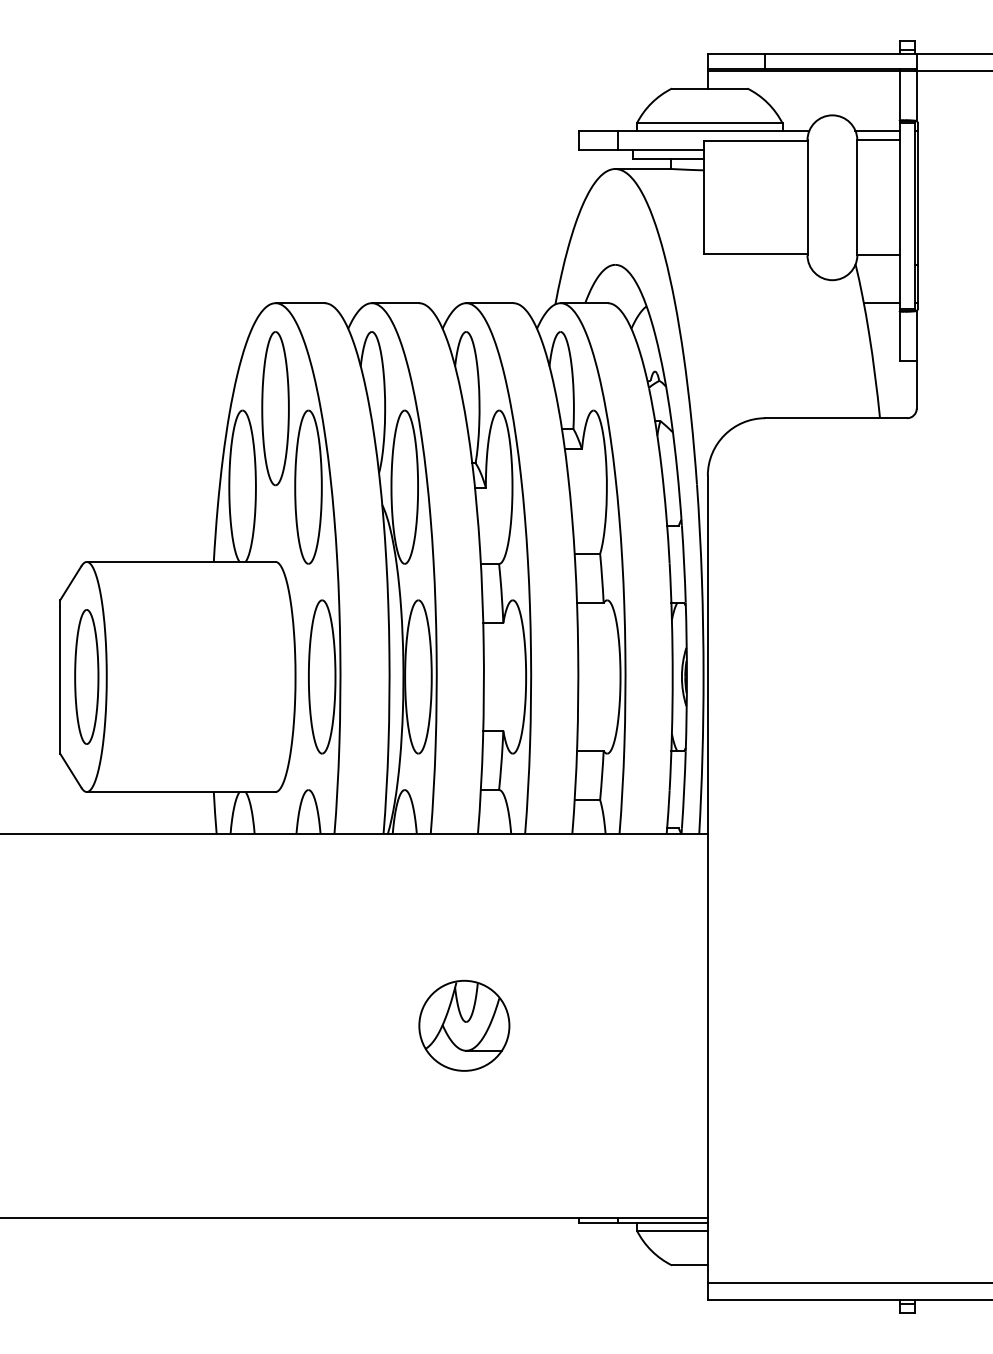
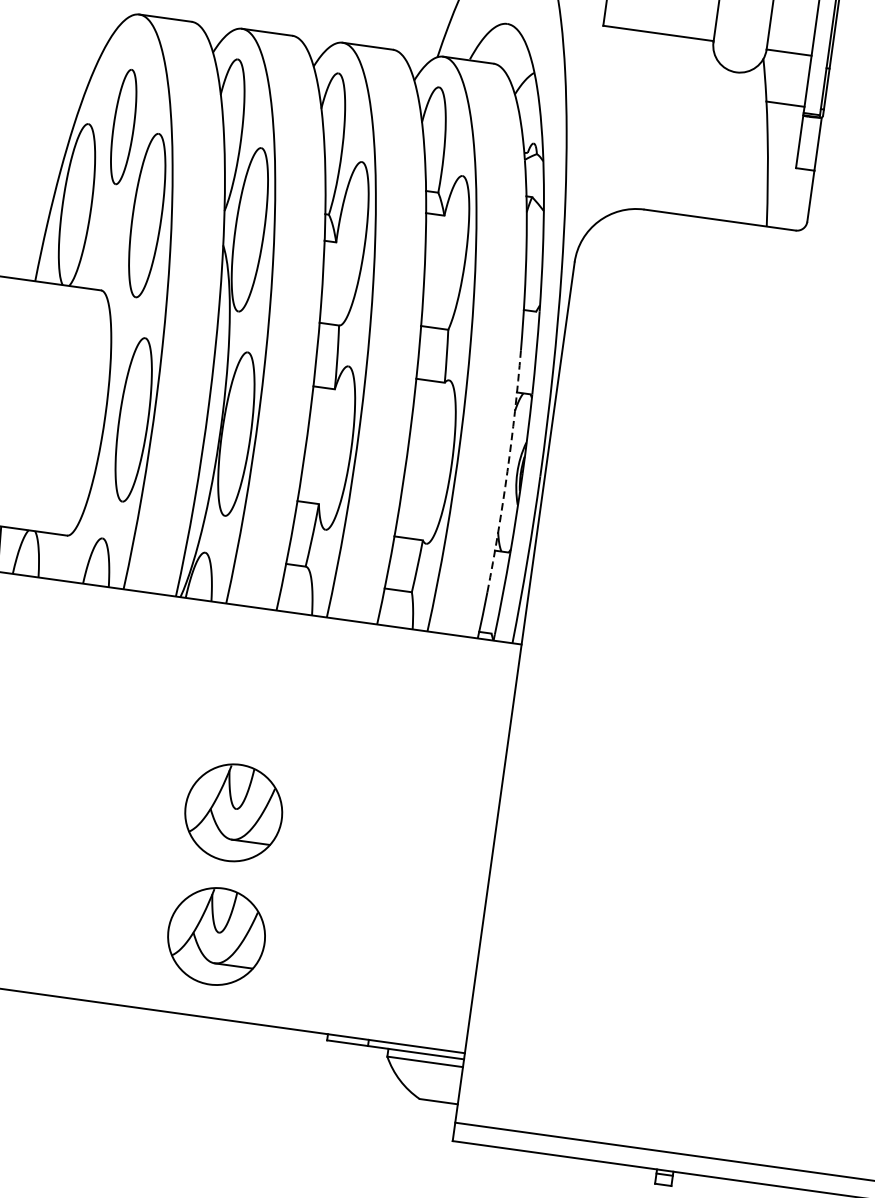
part: (275, 408) -> (123, 126), size x0.7
arc: (672, 676) -> (507, 471), solid -> dashed
part: (464, 1141) -> (216, 936), added

